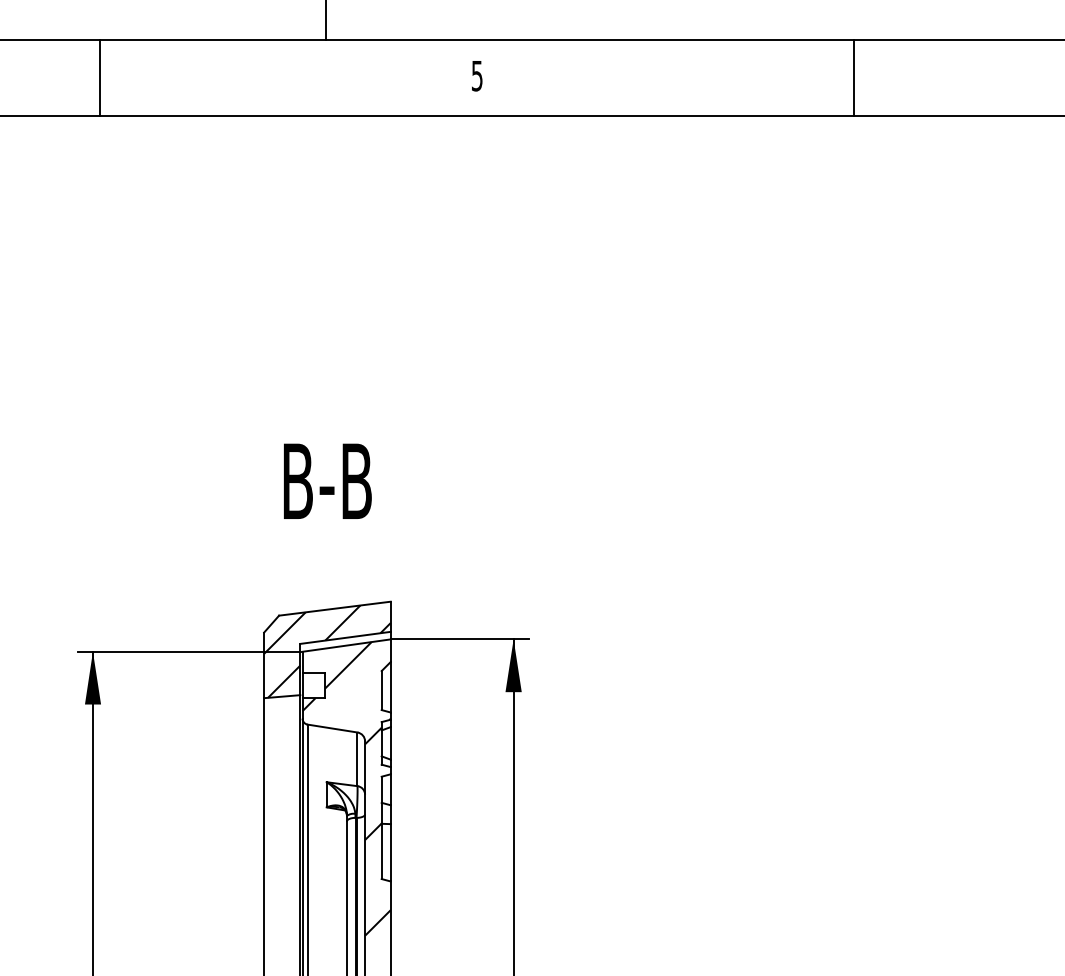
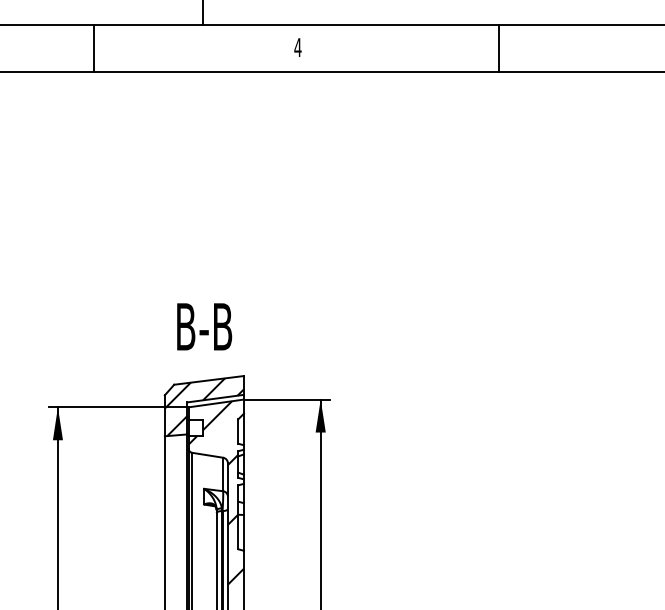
text: (476, 75) -> (297, 47), 5 -> 4
line: (100, 77) -> (94, 48), moved
line: (854, 77) -> (499, 48), moved
text: (327, 480) -> (204, 326), moved

